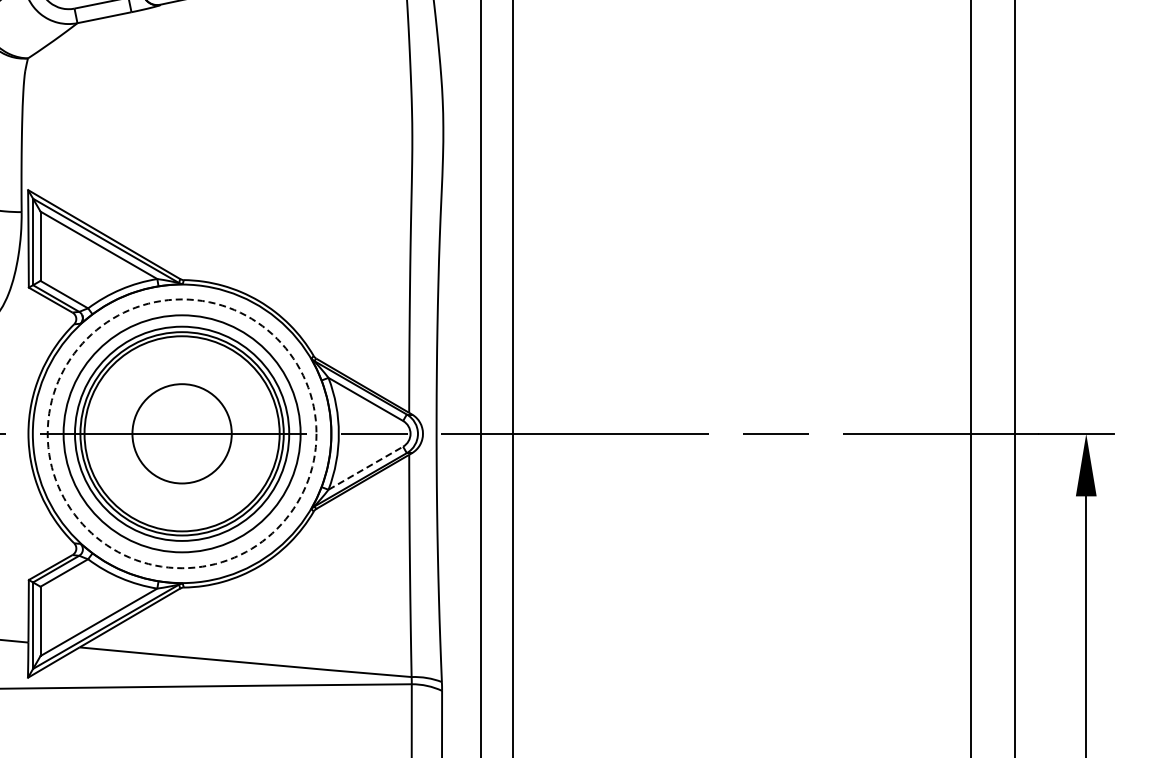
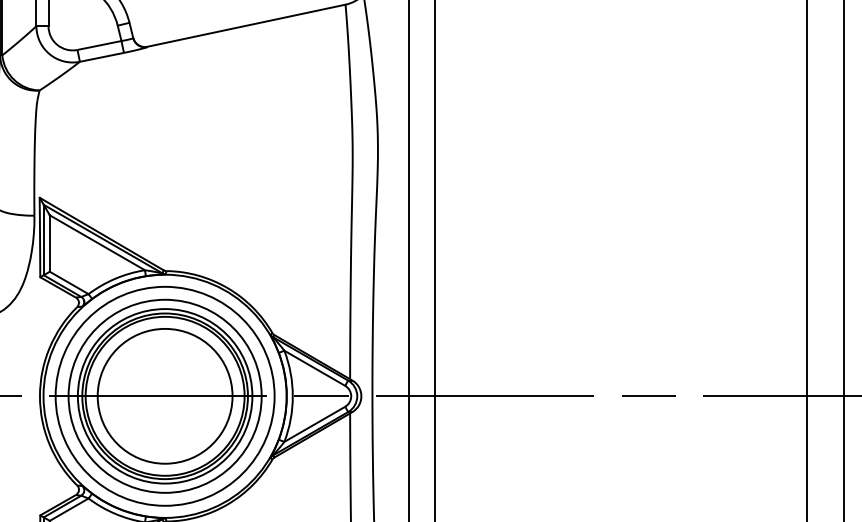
circle: (181, 433) -> (164, 396), dashed -> solid
circle: (181, 433) -> (164, 396), size x1.67
line: (366, 467) -> (315, 423), dashed -> solid

